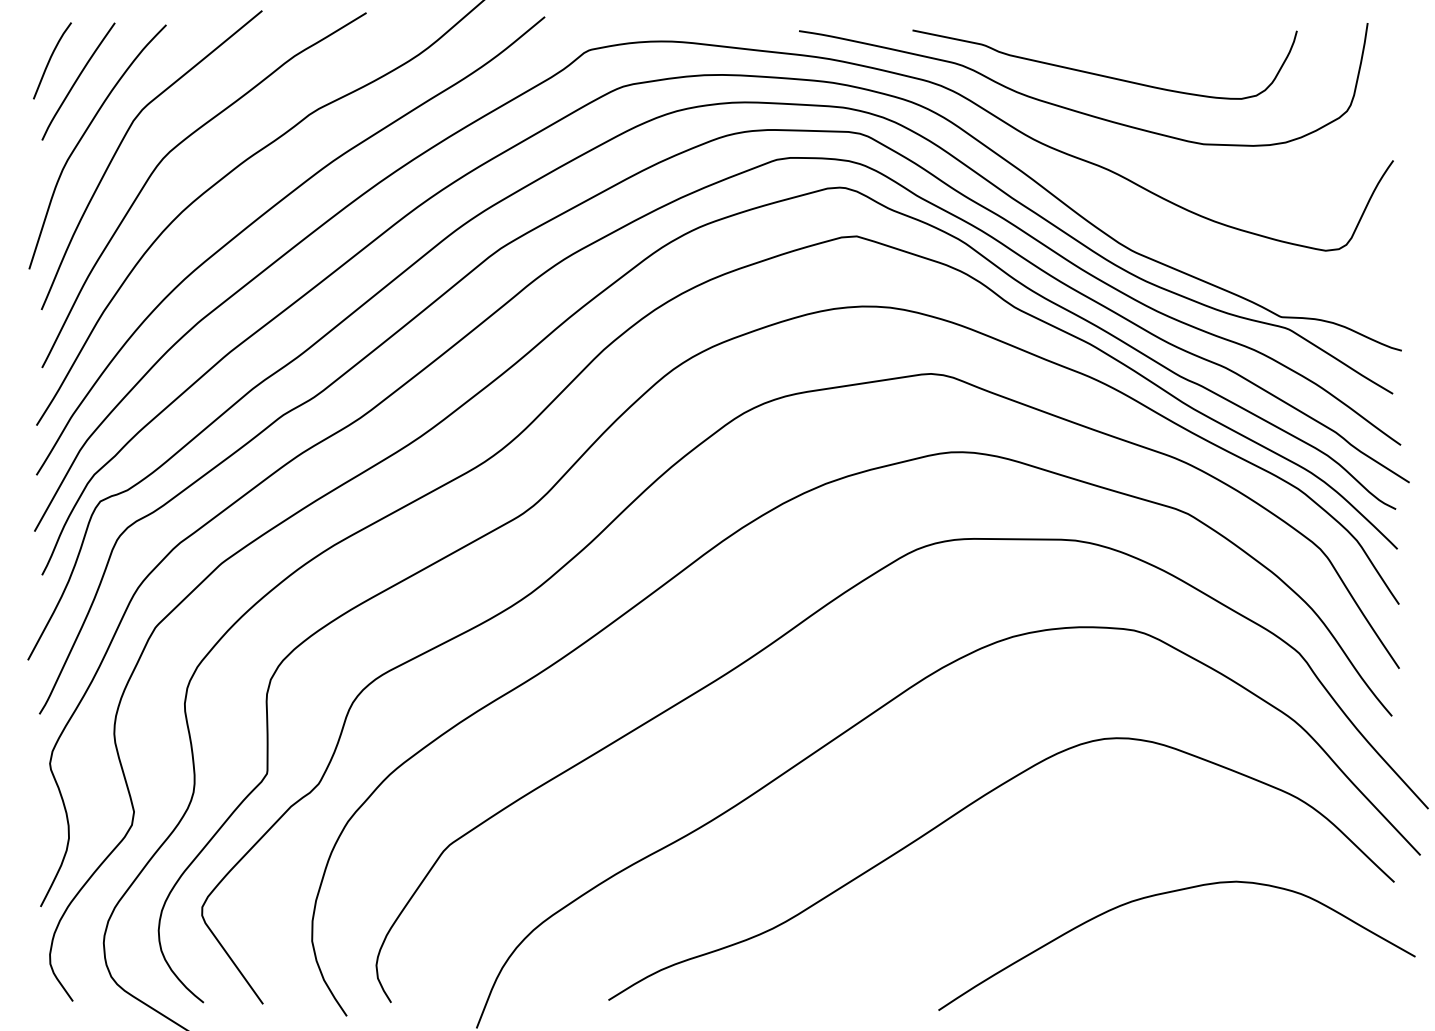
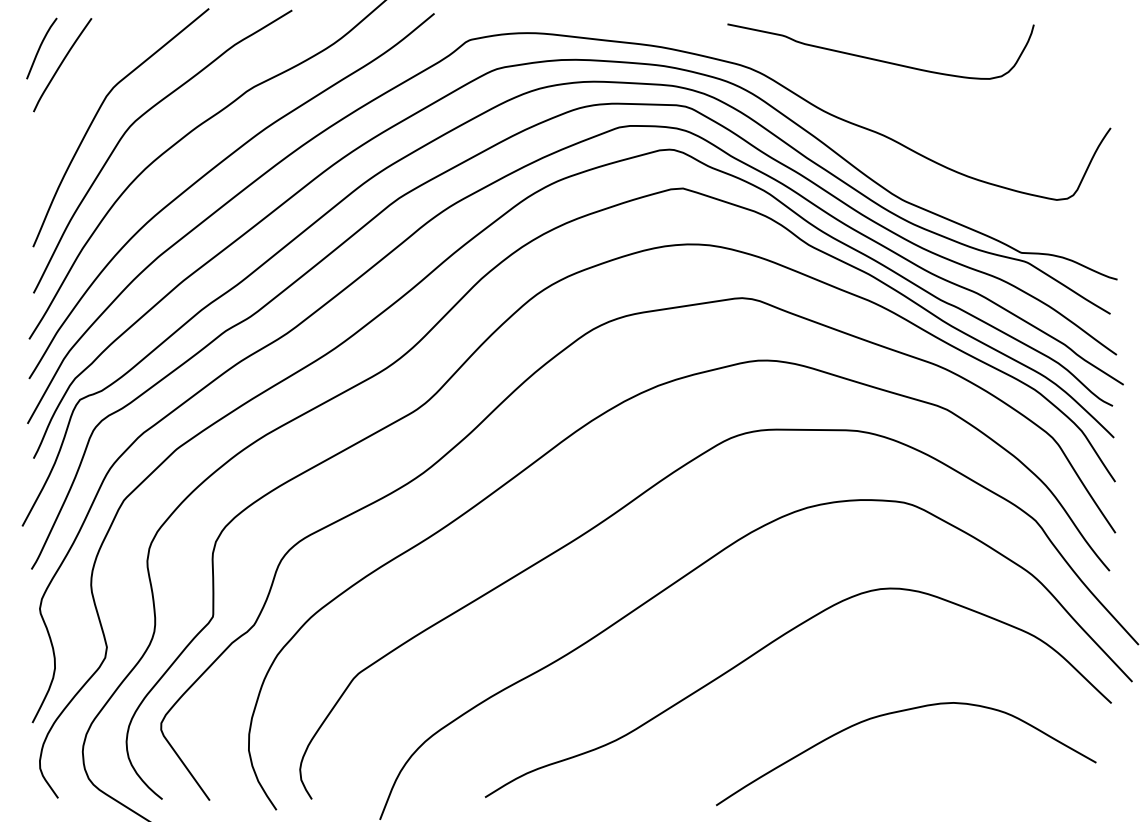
curve: (1075, 109) -> (857, 87), removed
curve: (84, 136) -> (67, 108), removed
curve: (1169, 893) -> (900, 712), moved

